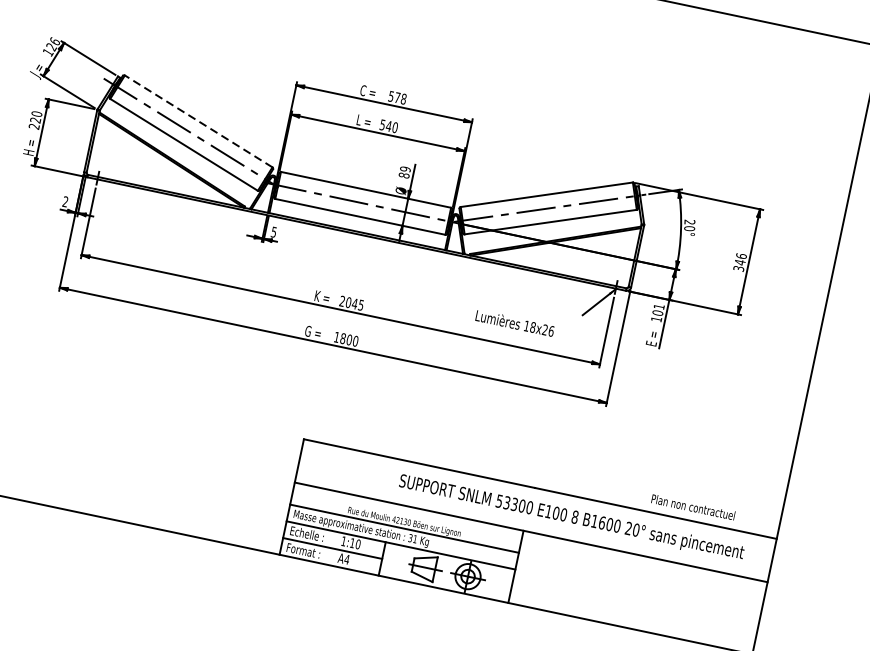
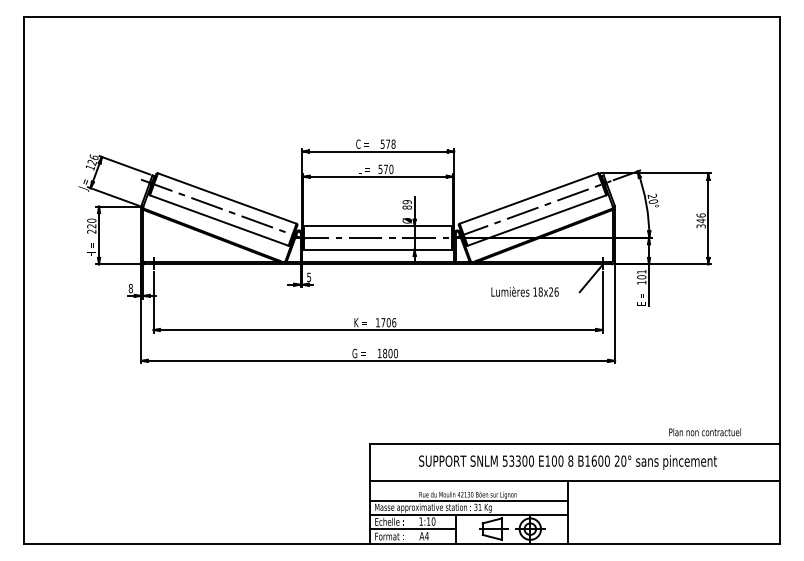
line: (198, 121) -> (227, 198), dashed -> solid
text: (388, 125) -> (385, 168), 540 -> 570
text: (65, 201) -> (130, 288), 2 -> 8
text: (352, 303) -> (386, 322), 2045 -> 1706
text: (514, 322) -> (524, 291), moved
text: (570, 517) -> (567, 462), moved

